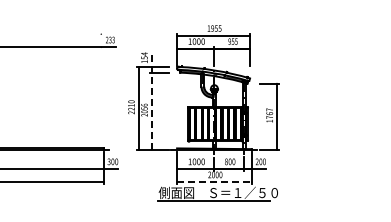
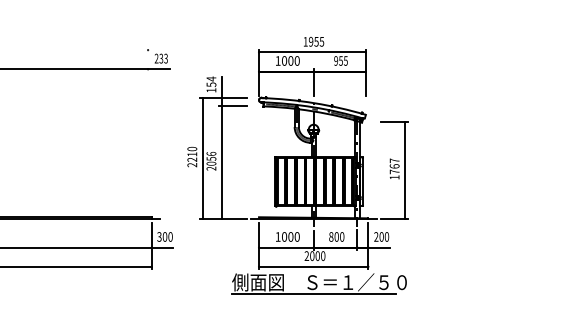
line: (151, 100) -> (221, 147), dashed -> solid
line: (214, 182) -> (313, 267), dashed -> solid

